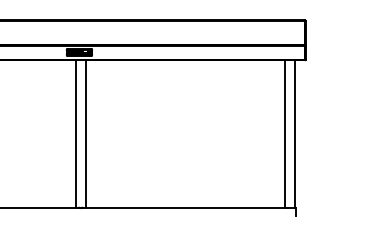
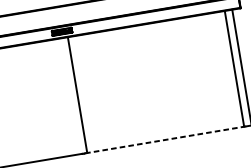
line: (75, 133) -> (69, 96), removed
line: (185, 207) -> (165, 139), solid -> dashed

